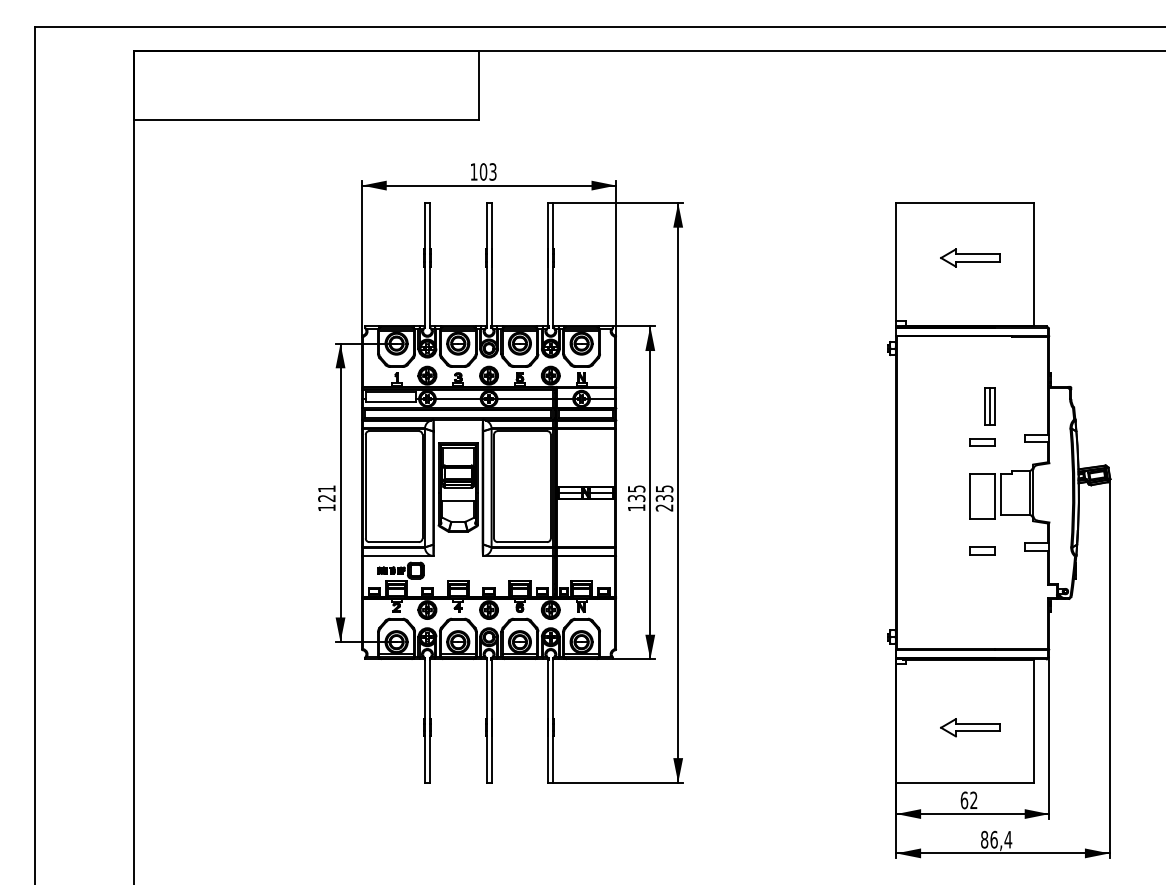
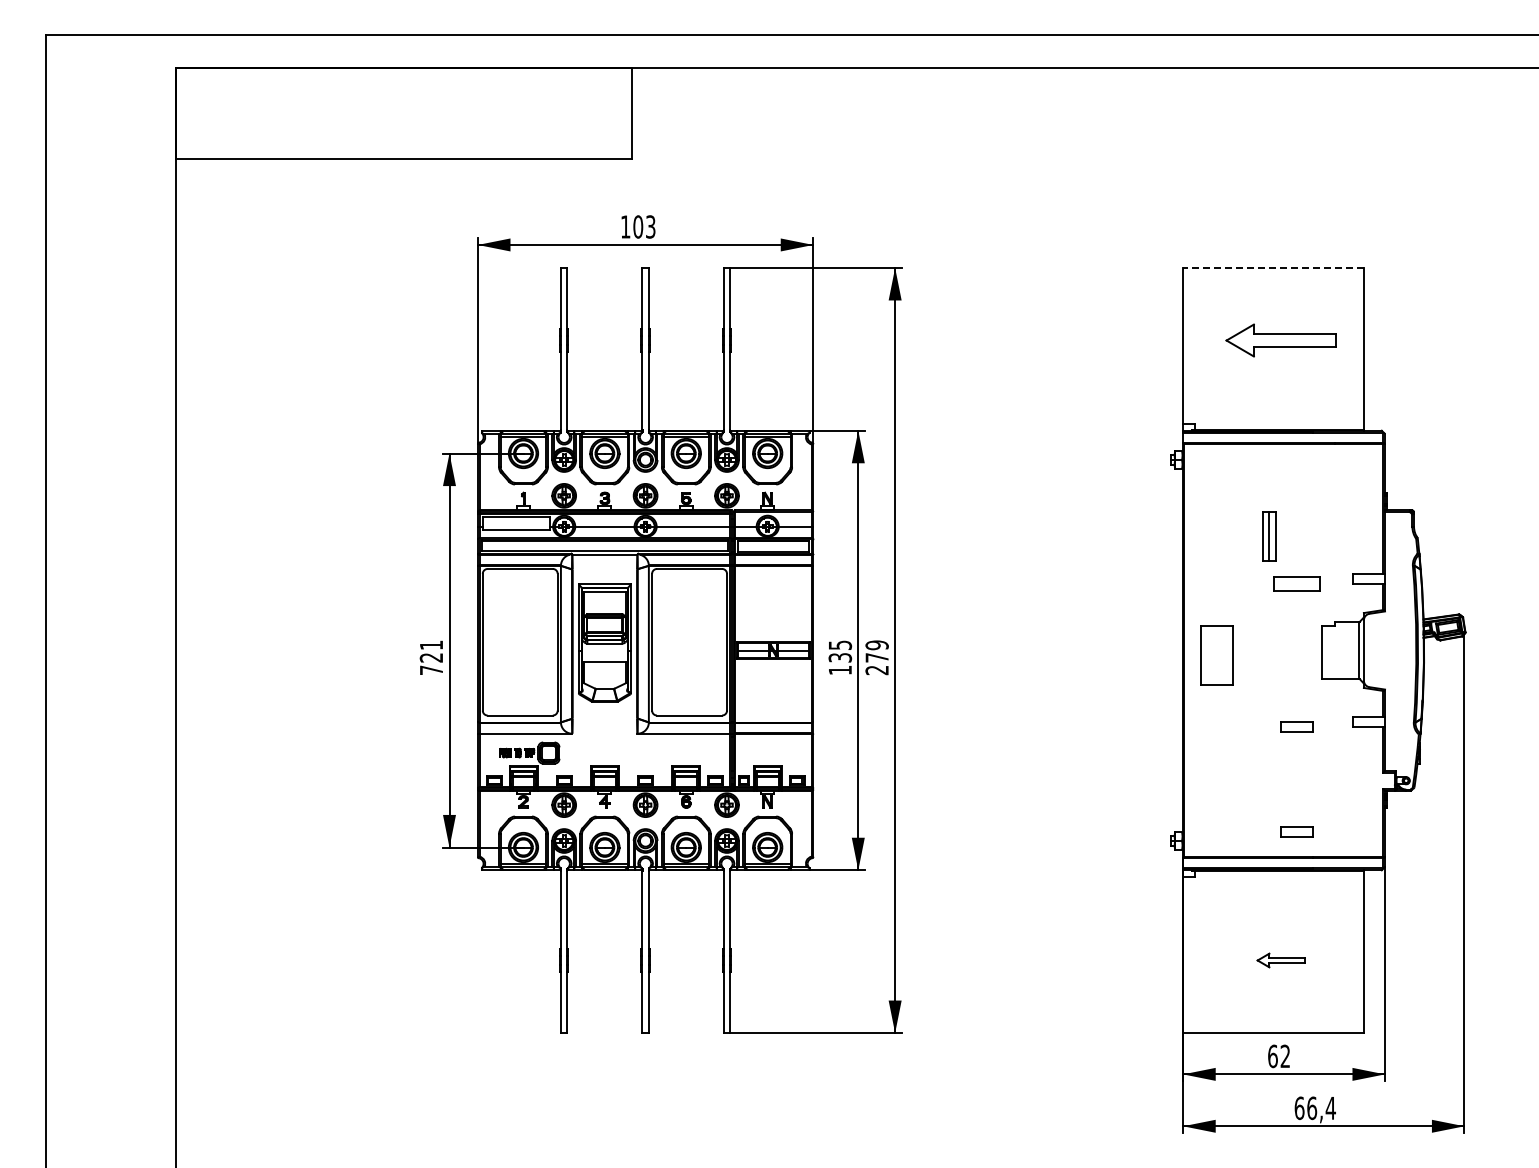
line: (964, 202) -> (1273, 267), solid -> dashed
part: (970, 258) -> (1280, 340), size x1.4
part: (989, 406) -> (1269, 536), moved
part: (982, 442) -> (1296, 583), size x1.4
text: (664, 493) -> (876, 651), 235 -> 279
part: (982, 496) -> (1216, 655), moved
text: (326, 507) -> (431, 669), 121 -> 721
part: (982, 630) -> (1296, 831), added
part: (970, 727) -> (1280, 960), size x0.6
text: (984, 839) -> (1299, 1107), 86,4 -> 66,4

